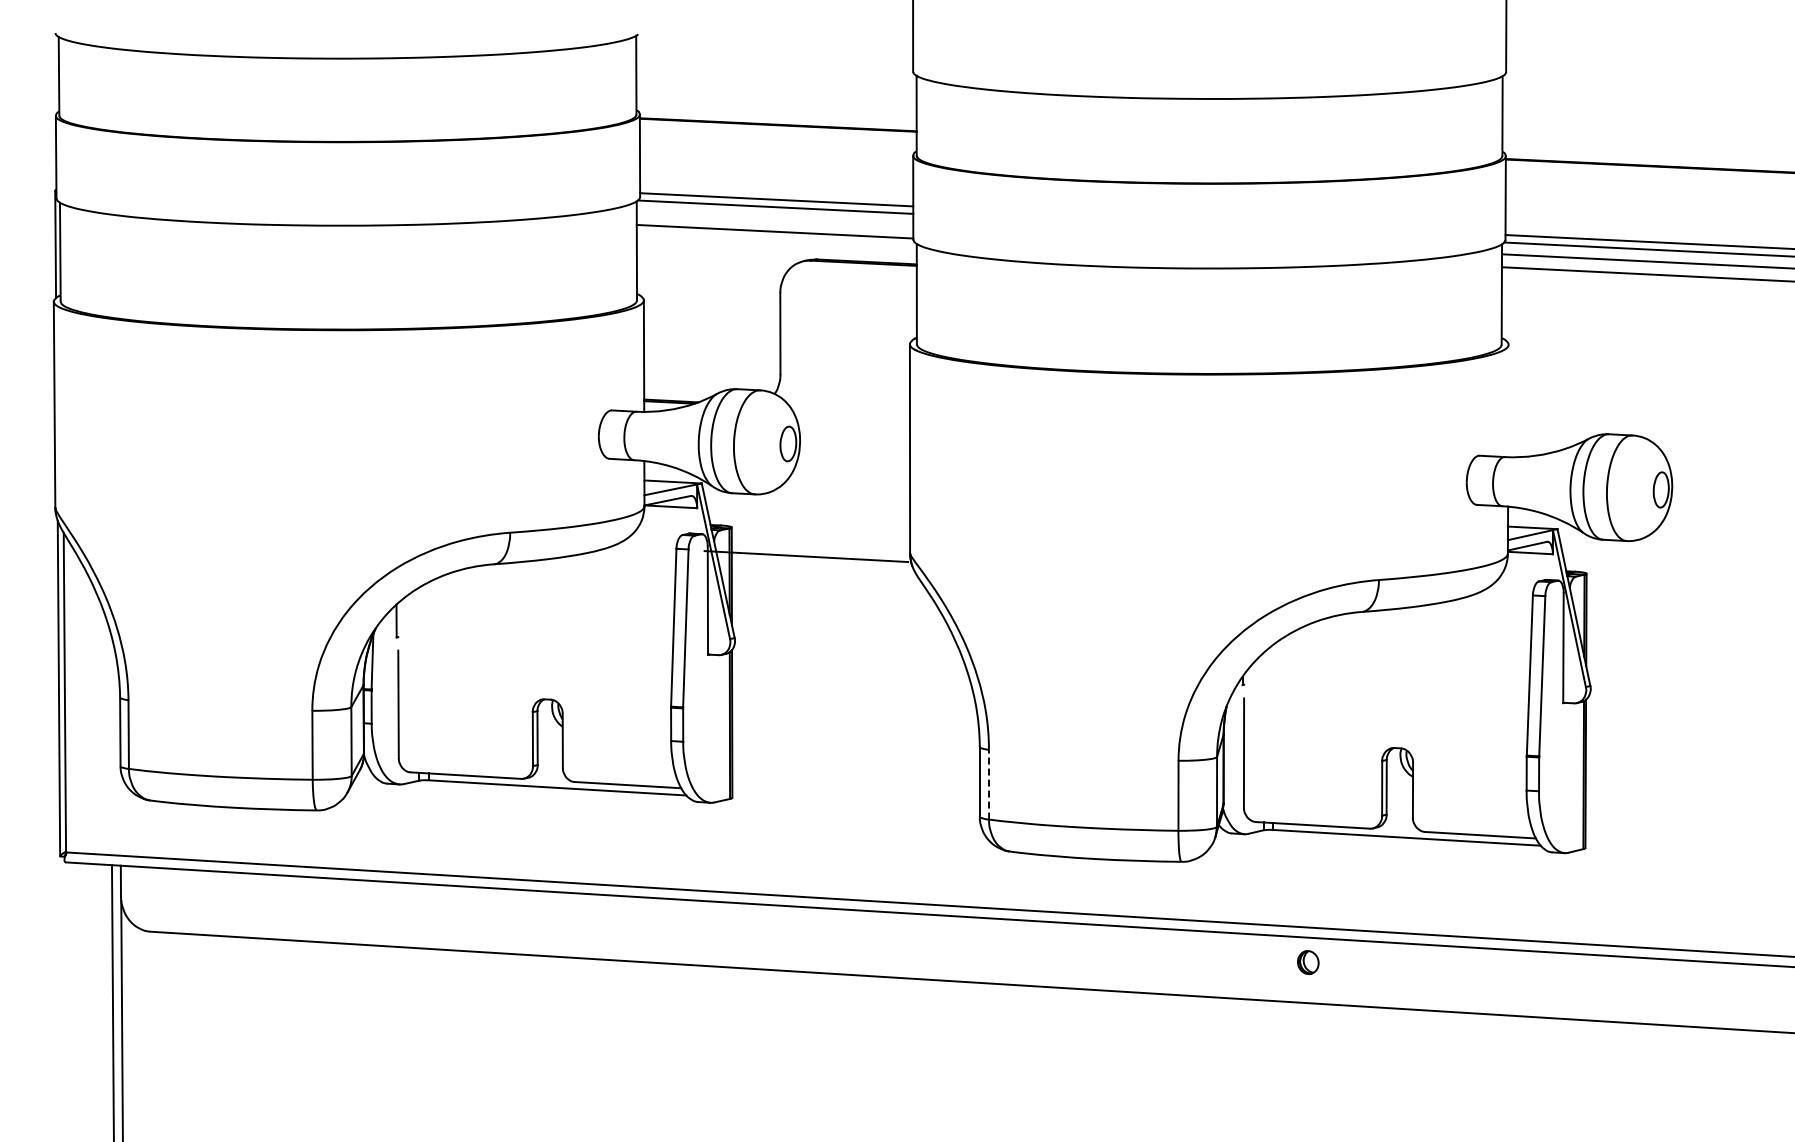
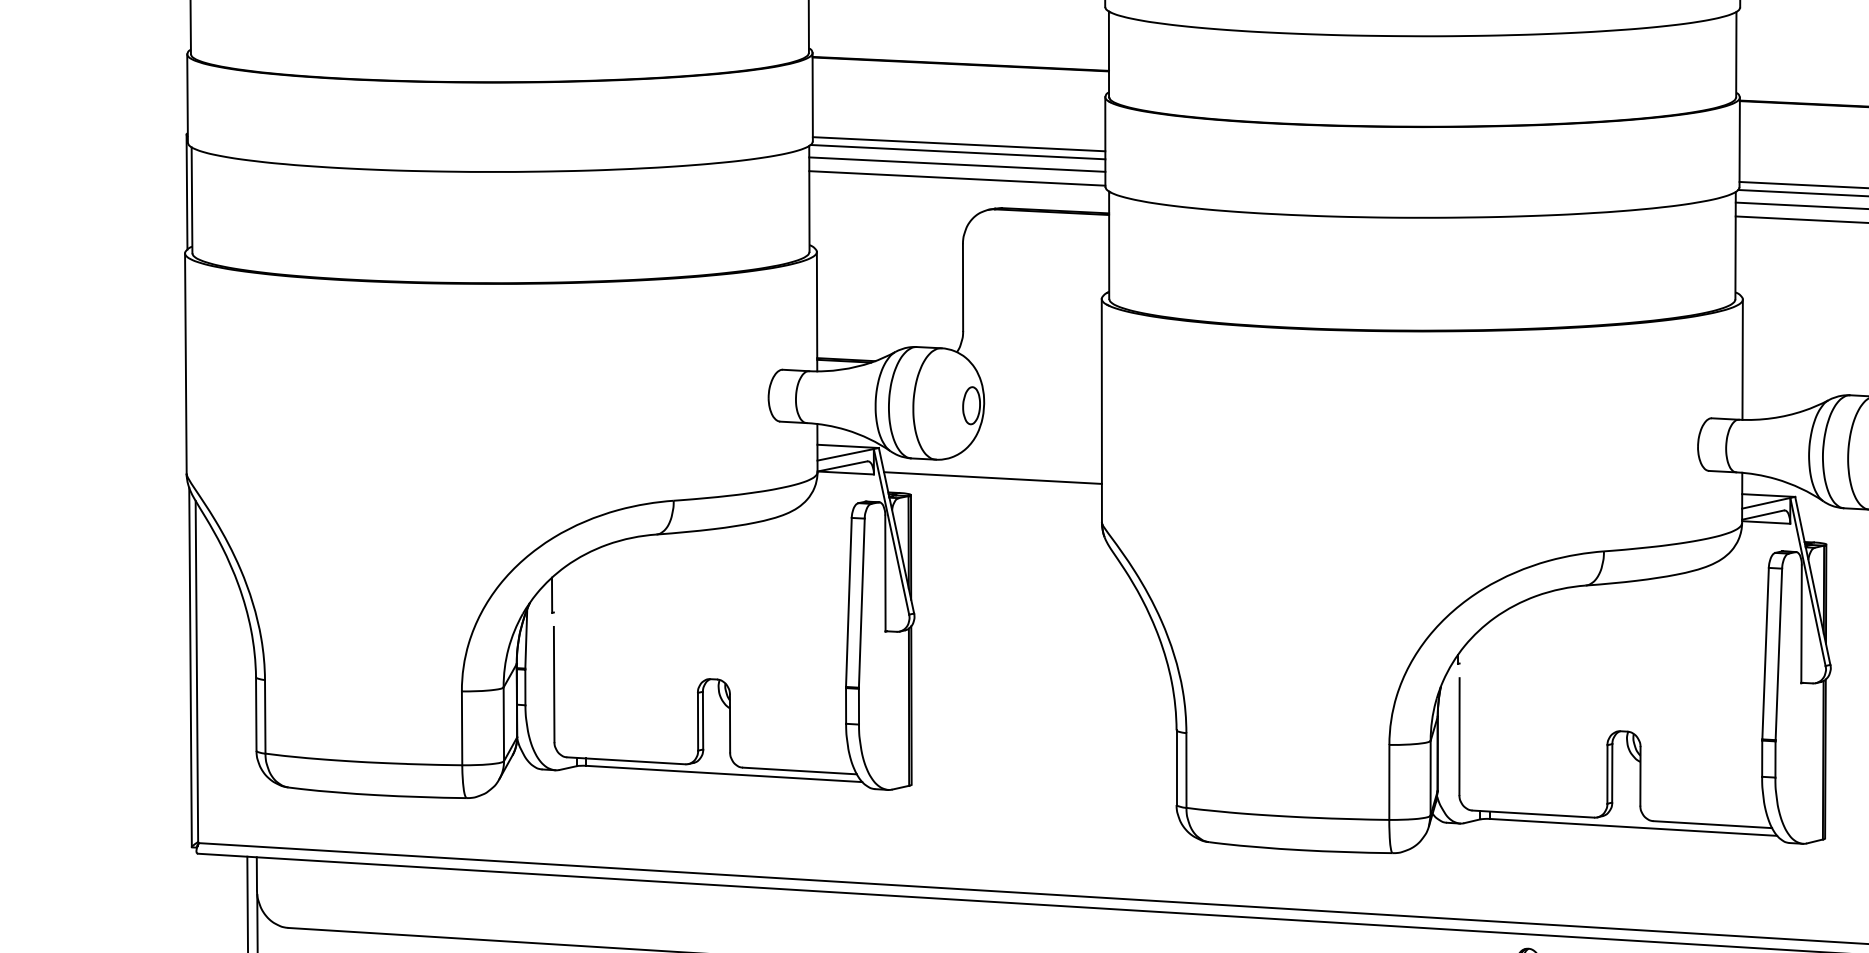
line: (774, 218) -> (956, 164), added
line: (1508, 400) -> (1742, 359), added
line: (806, 556) -> (993, 477), moved
line: (989, 784) -> (1186, 770), dashed -> solid

